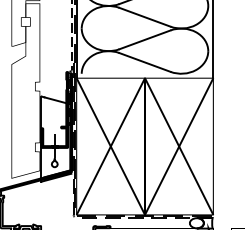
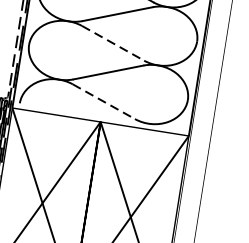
line: (145, 17) -> (113, 43), solid -> dashed
line: (145, 62) -> (104, 101), solid -> dashed

